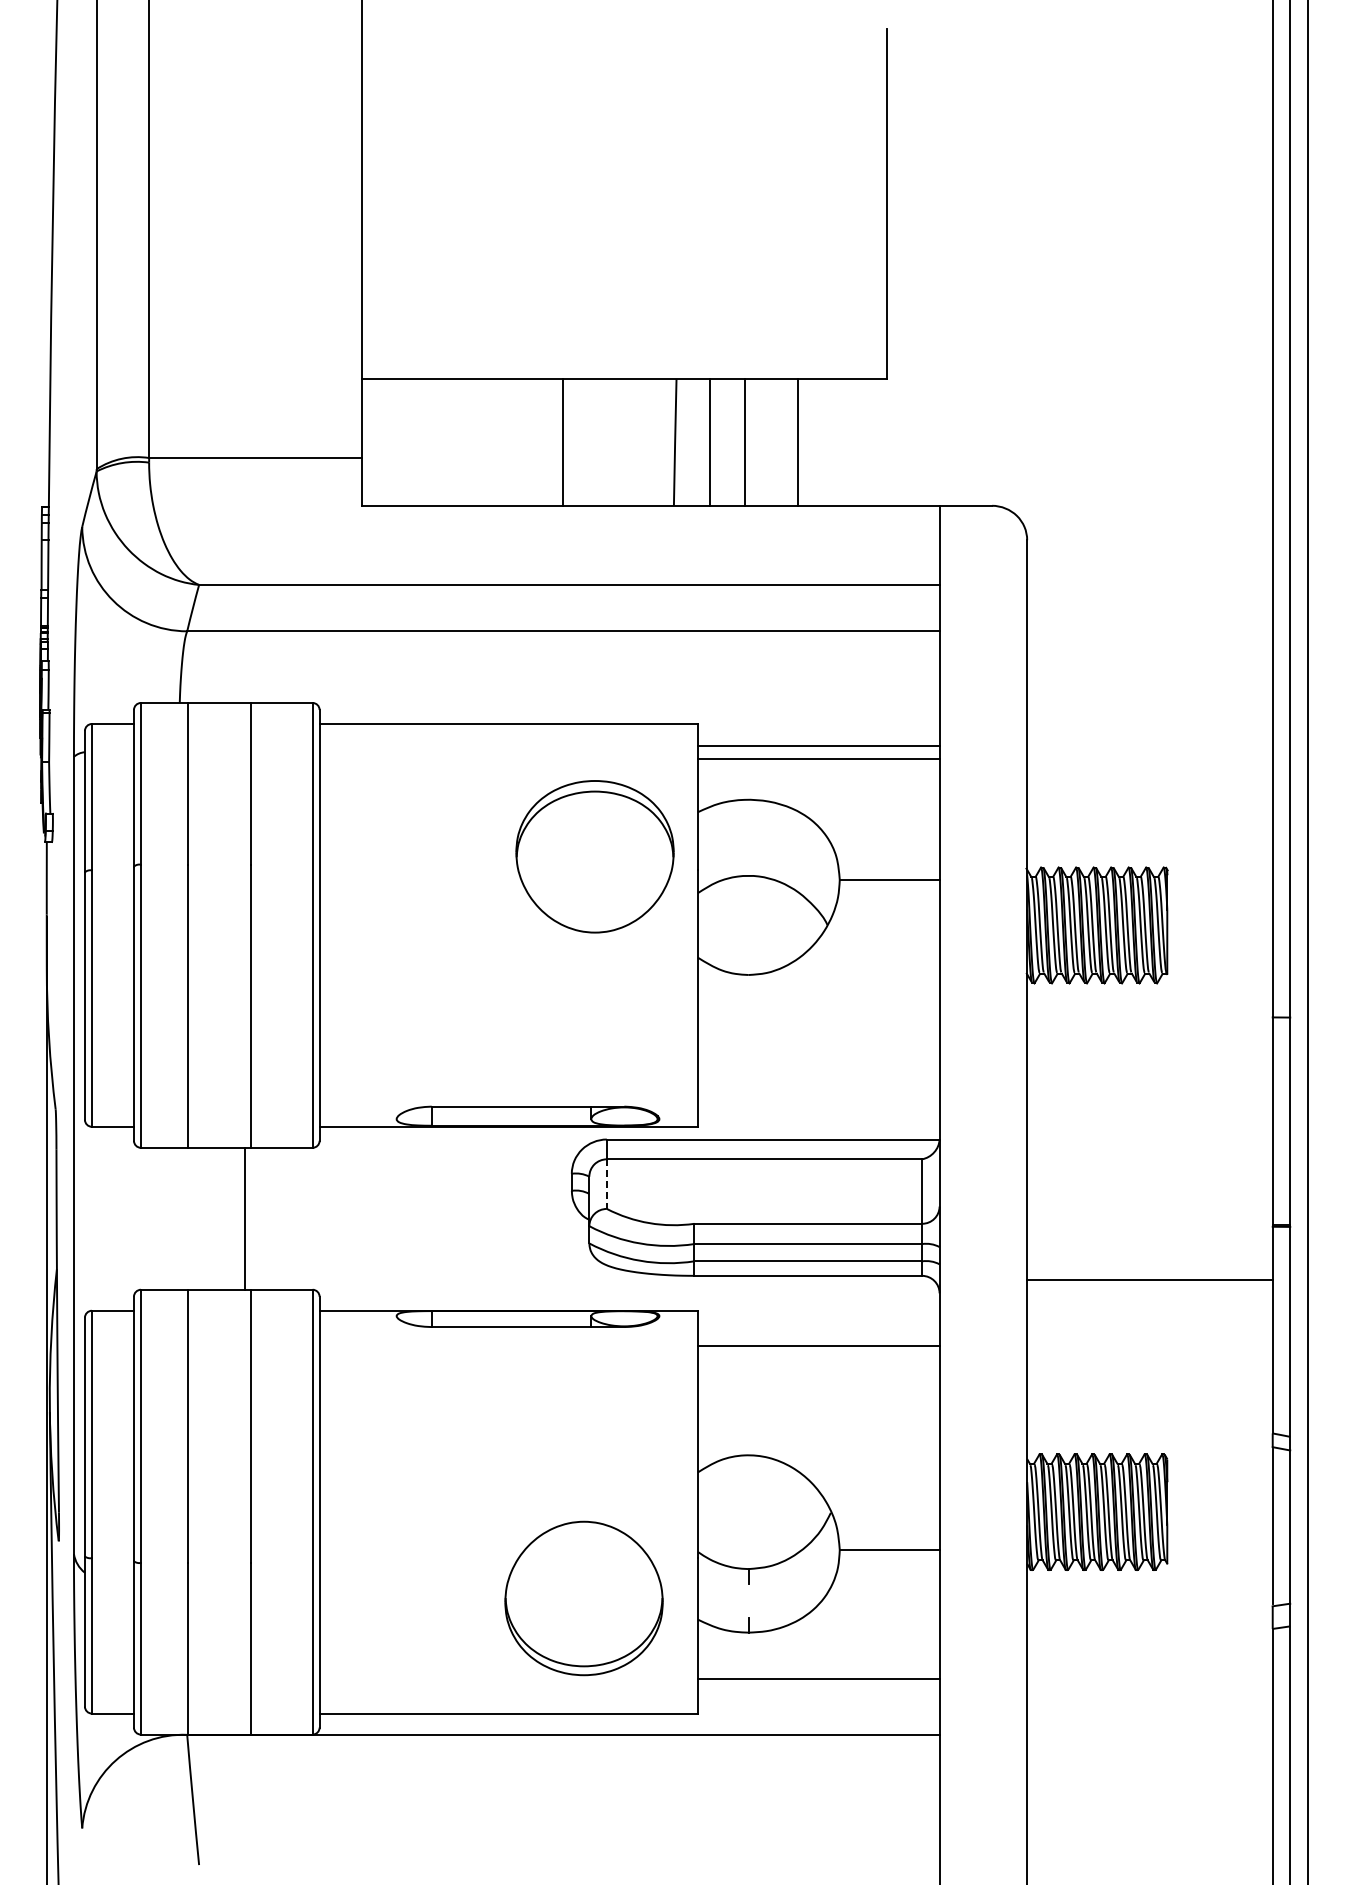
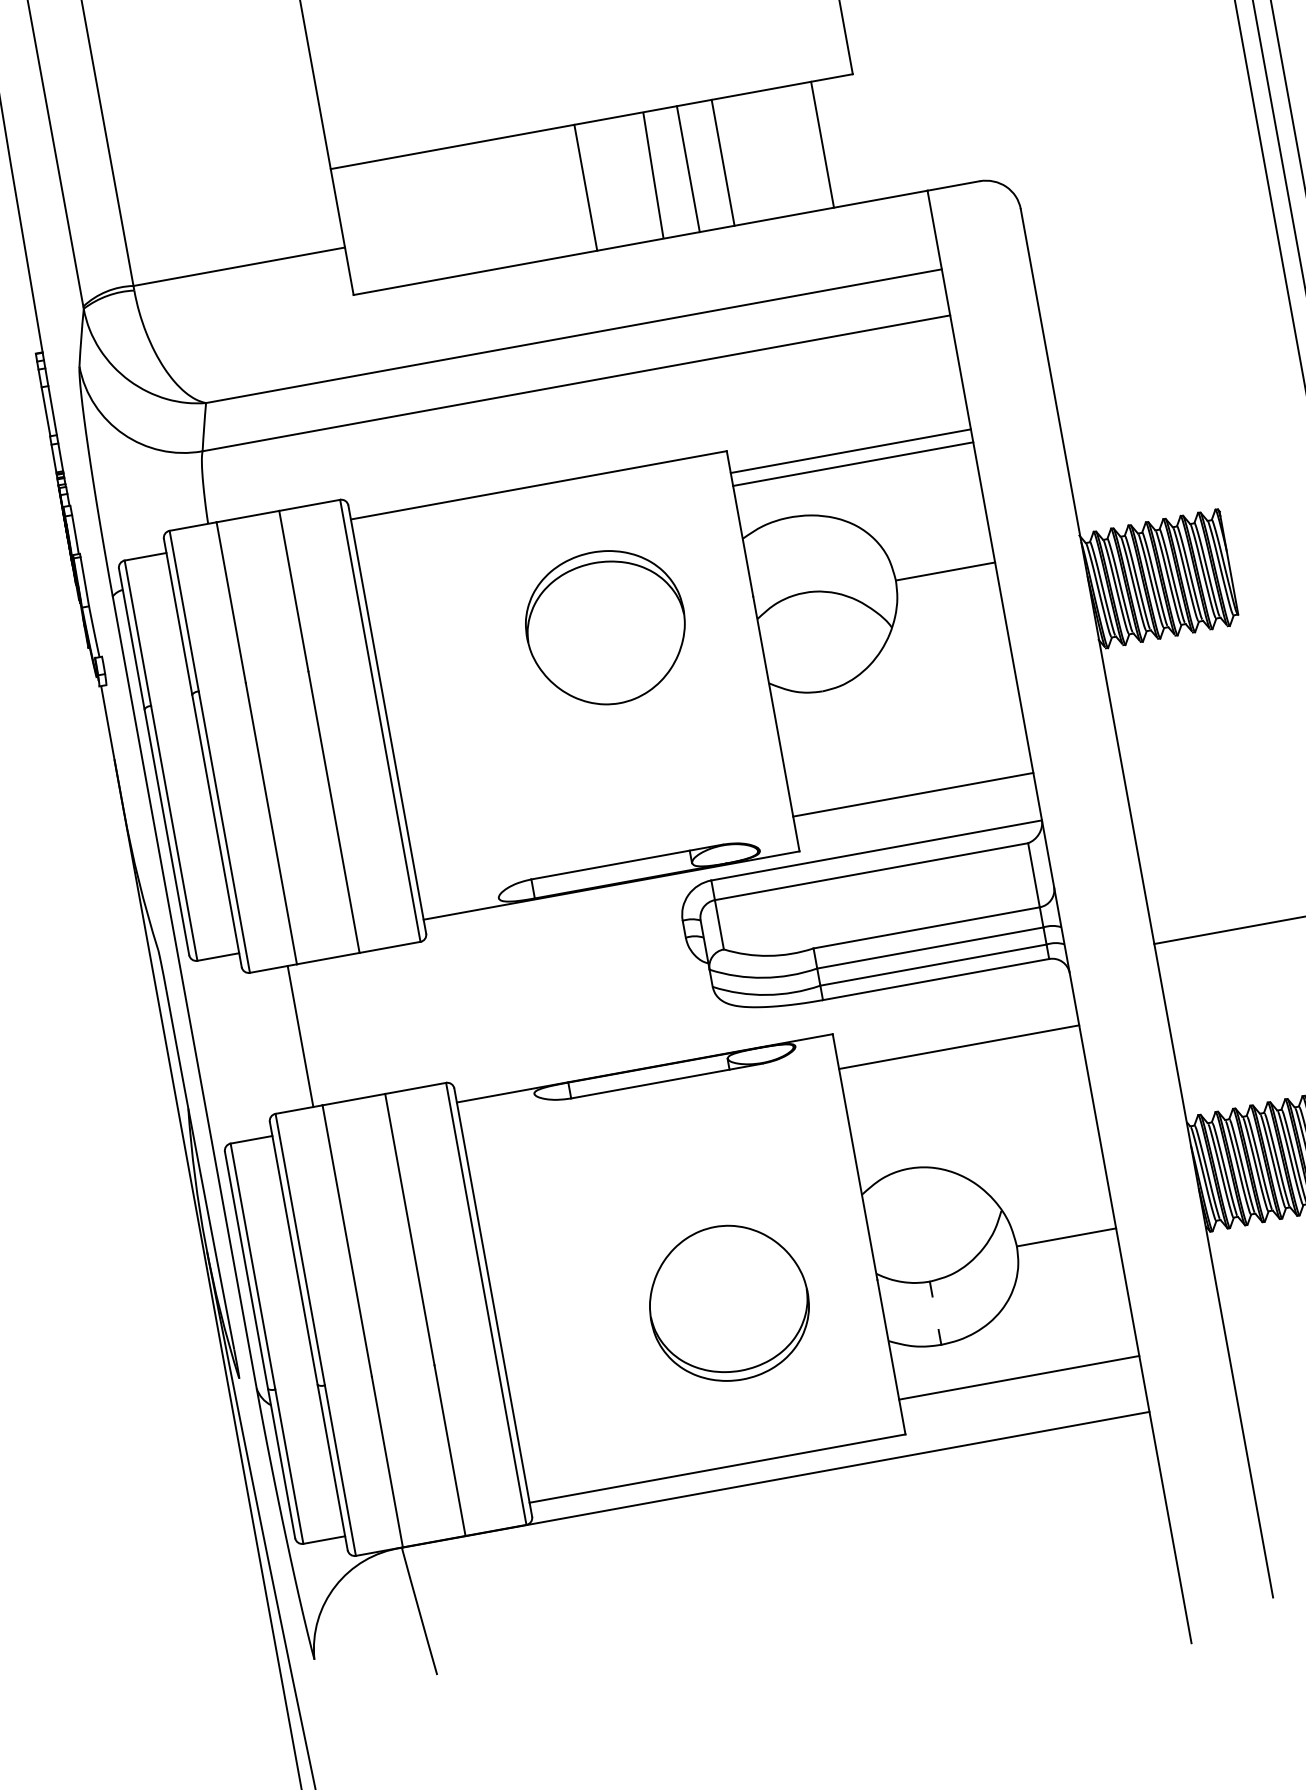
line: (563, 442) -> (586, 187), moved
line: (798, 442) -> (822, 144), moved
part: (594, 856) -> (605, 627), moved
line: (818, 1091) -> (912, 794), added
line: (606, 1184) -> (719, 925), dashed -> solid
line: (244, 1218) -> (299, 1036), moved
part: (583, 1598) -> (728, 1303), moved

